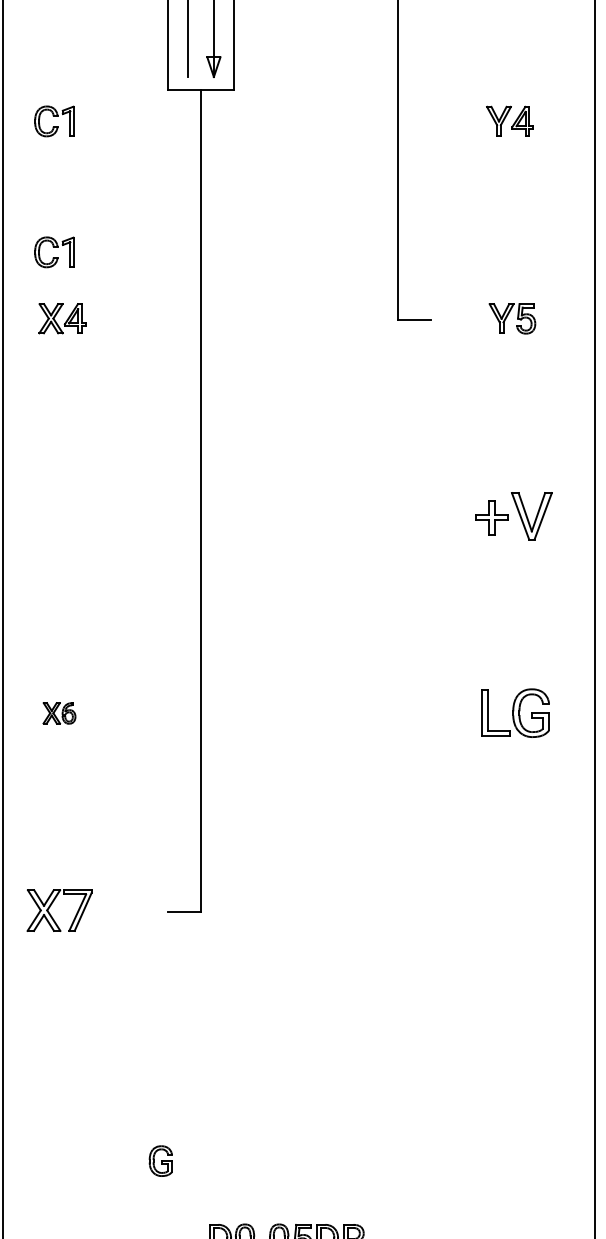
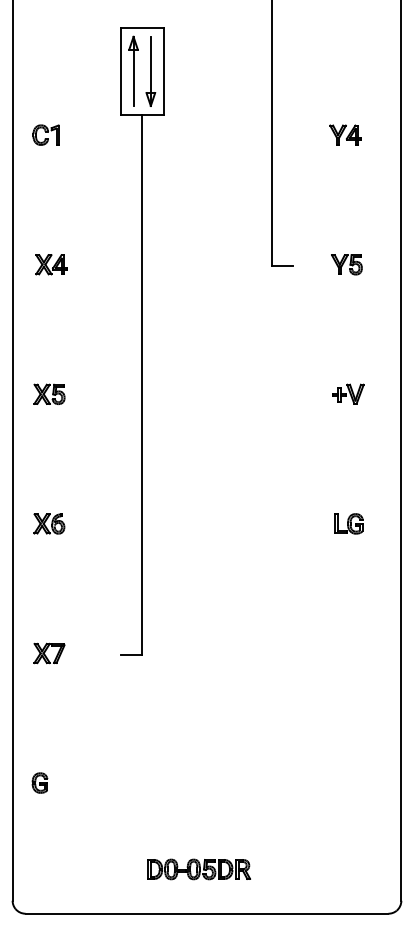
part: (53, 251) -> (45, 220), removed
part: (59, 514) -> (49, 393), added
part: (514, 514) -> (348, 393), size x0.62
part: (59, 712) -> (49, 523), size x1.43
part: (514, 712) -> (348, 523), size x0.62
part: (59, 910) -> (49, 653), size x0.71
part: (160, 1160) -> (39, 782), moved

